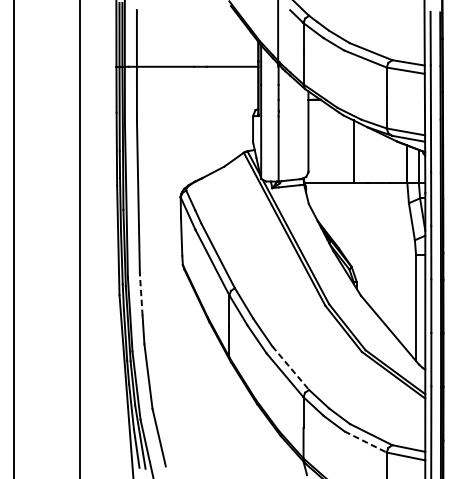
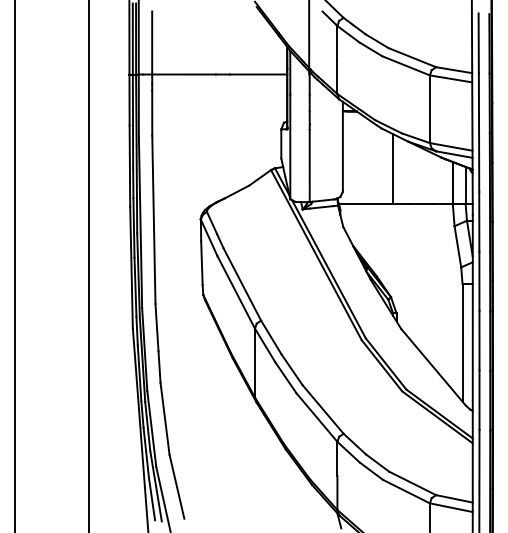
line: (141, 294) -> (157, 327), dashed -> solid
line: (291, 368) -> (323, 409), dashed -> solid
line: (365, 441) -> (406, 491), dashed -> solid

